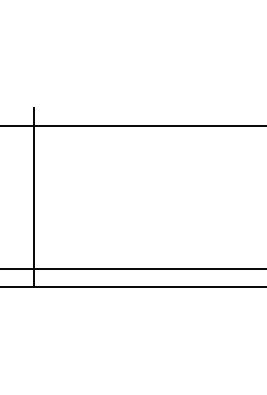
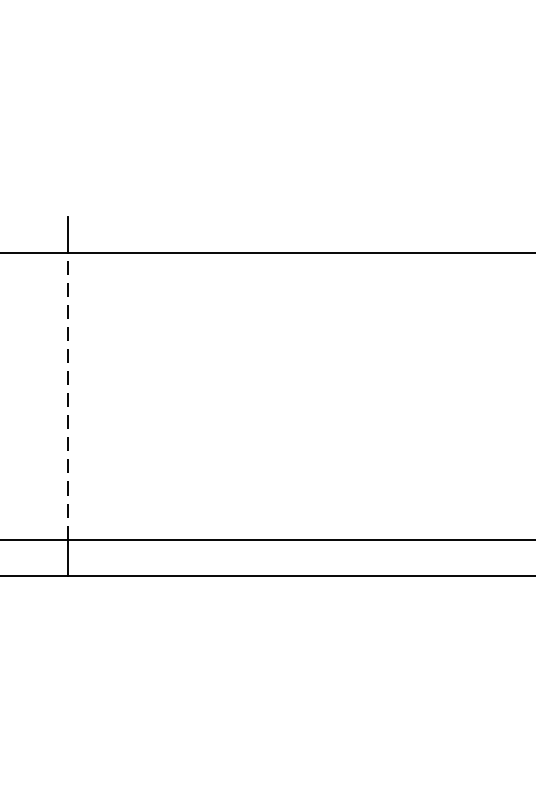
line: (34, 197) -> (69, 396), solid -> dashed

